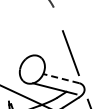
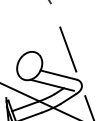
line: (61, 79) -> (58, 75), dashed -> solid

